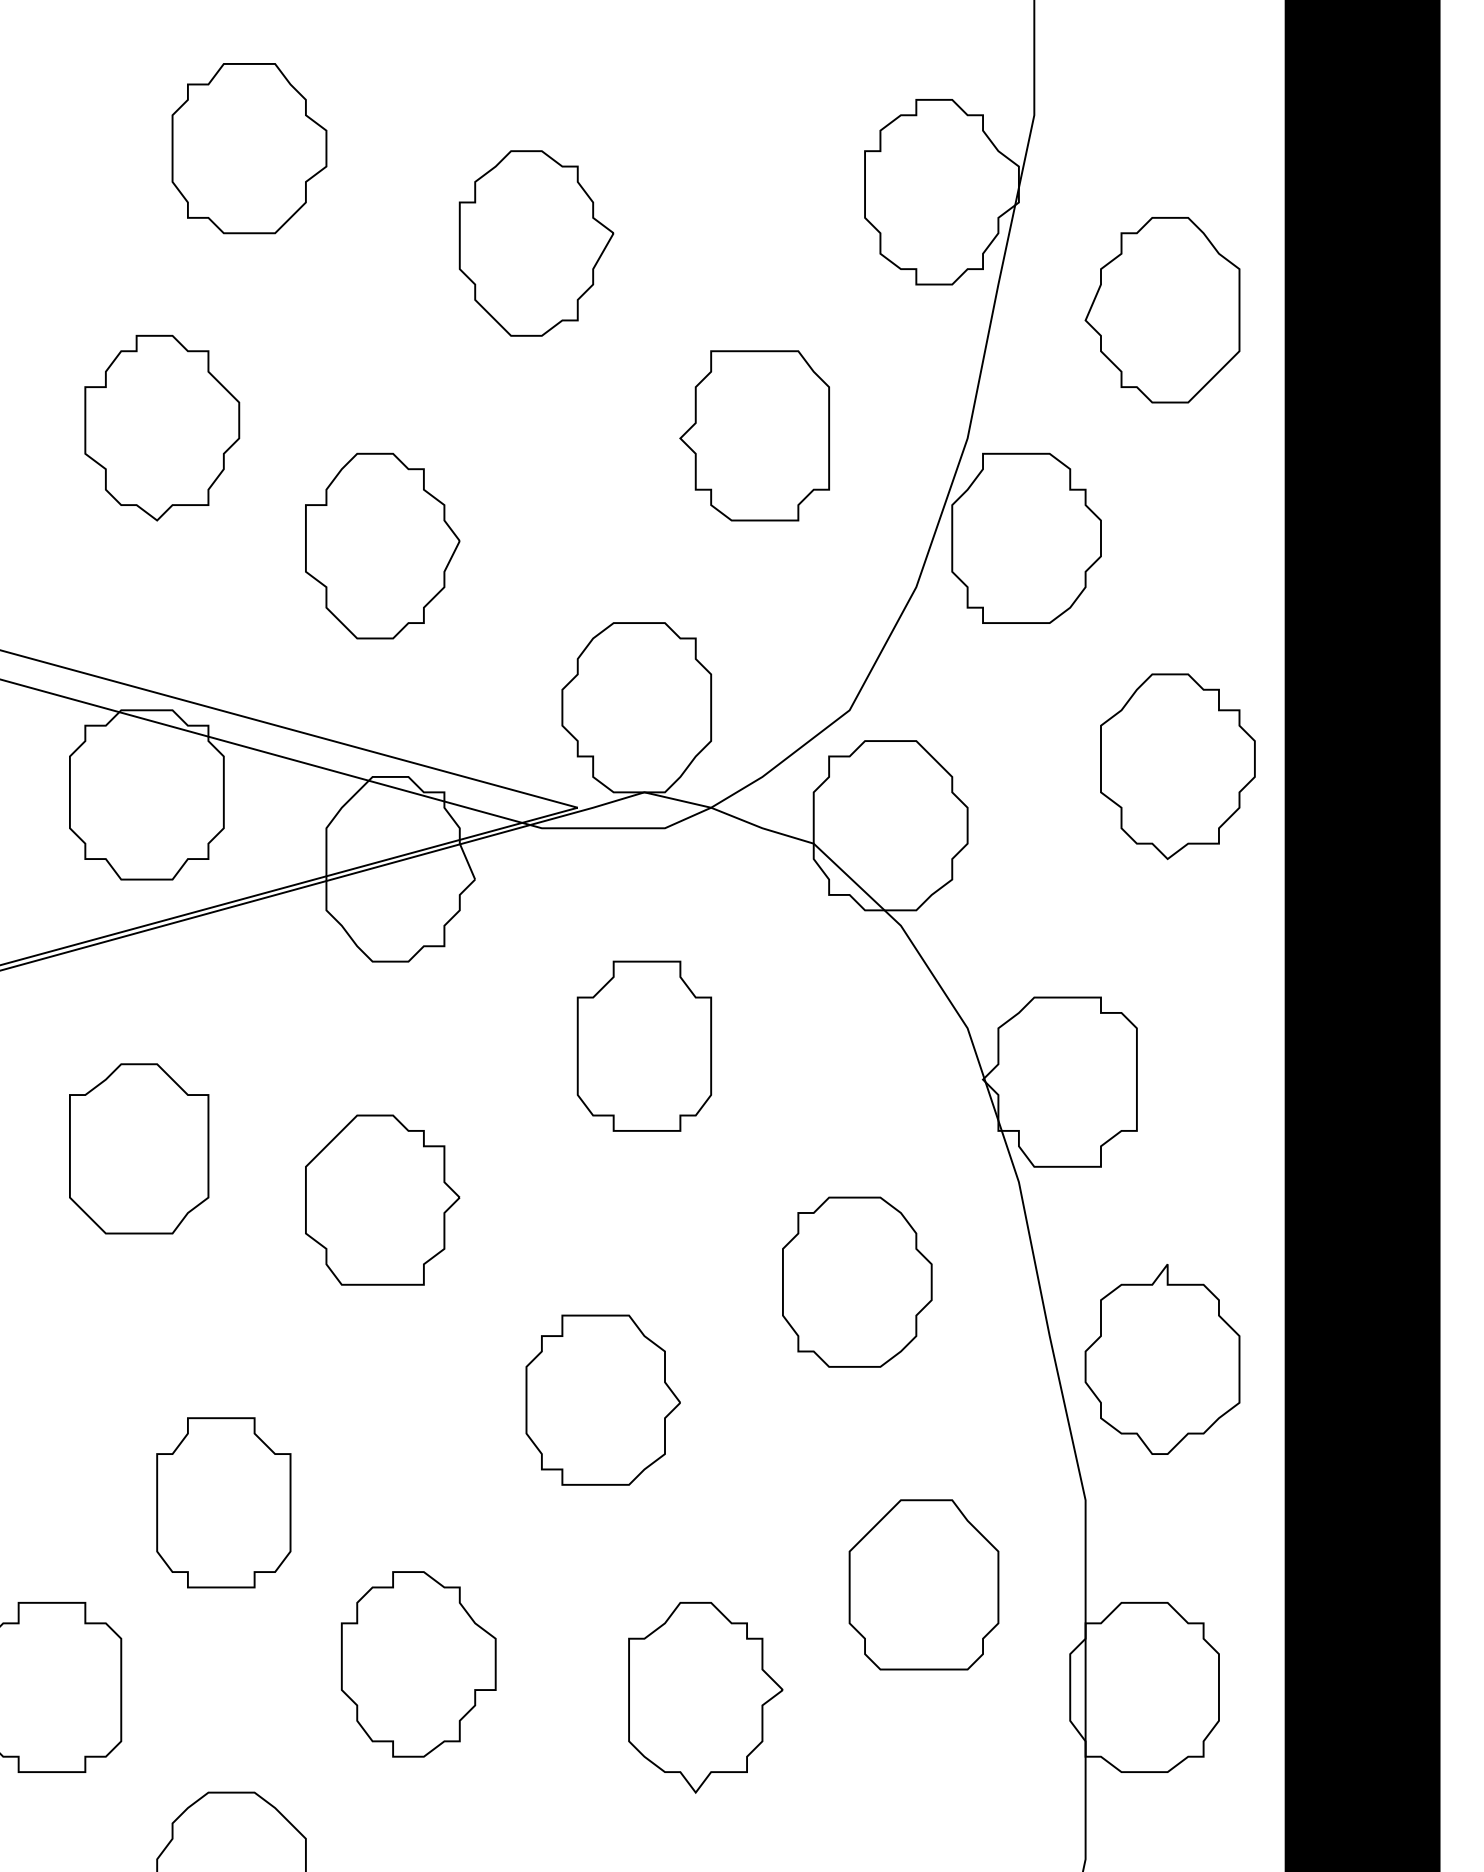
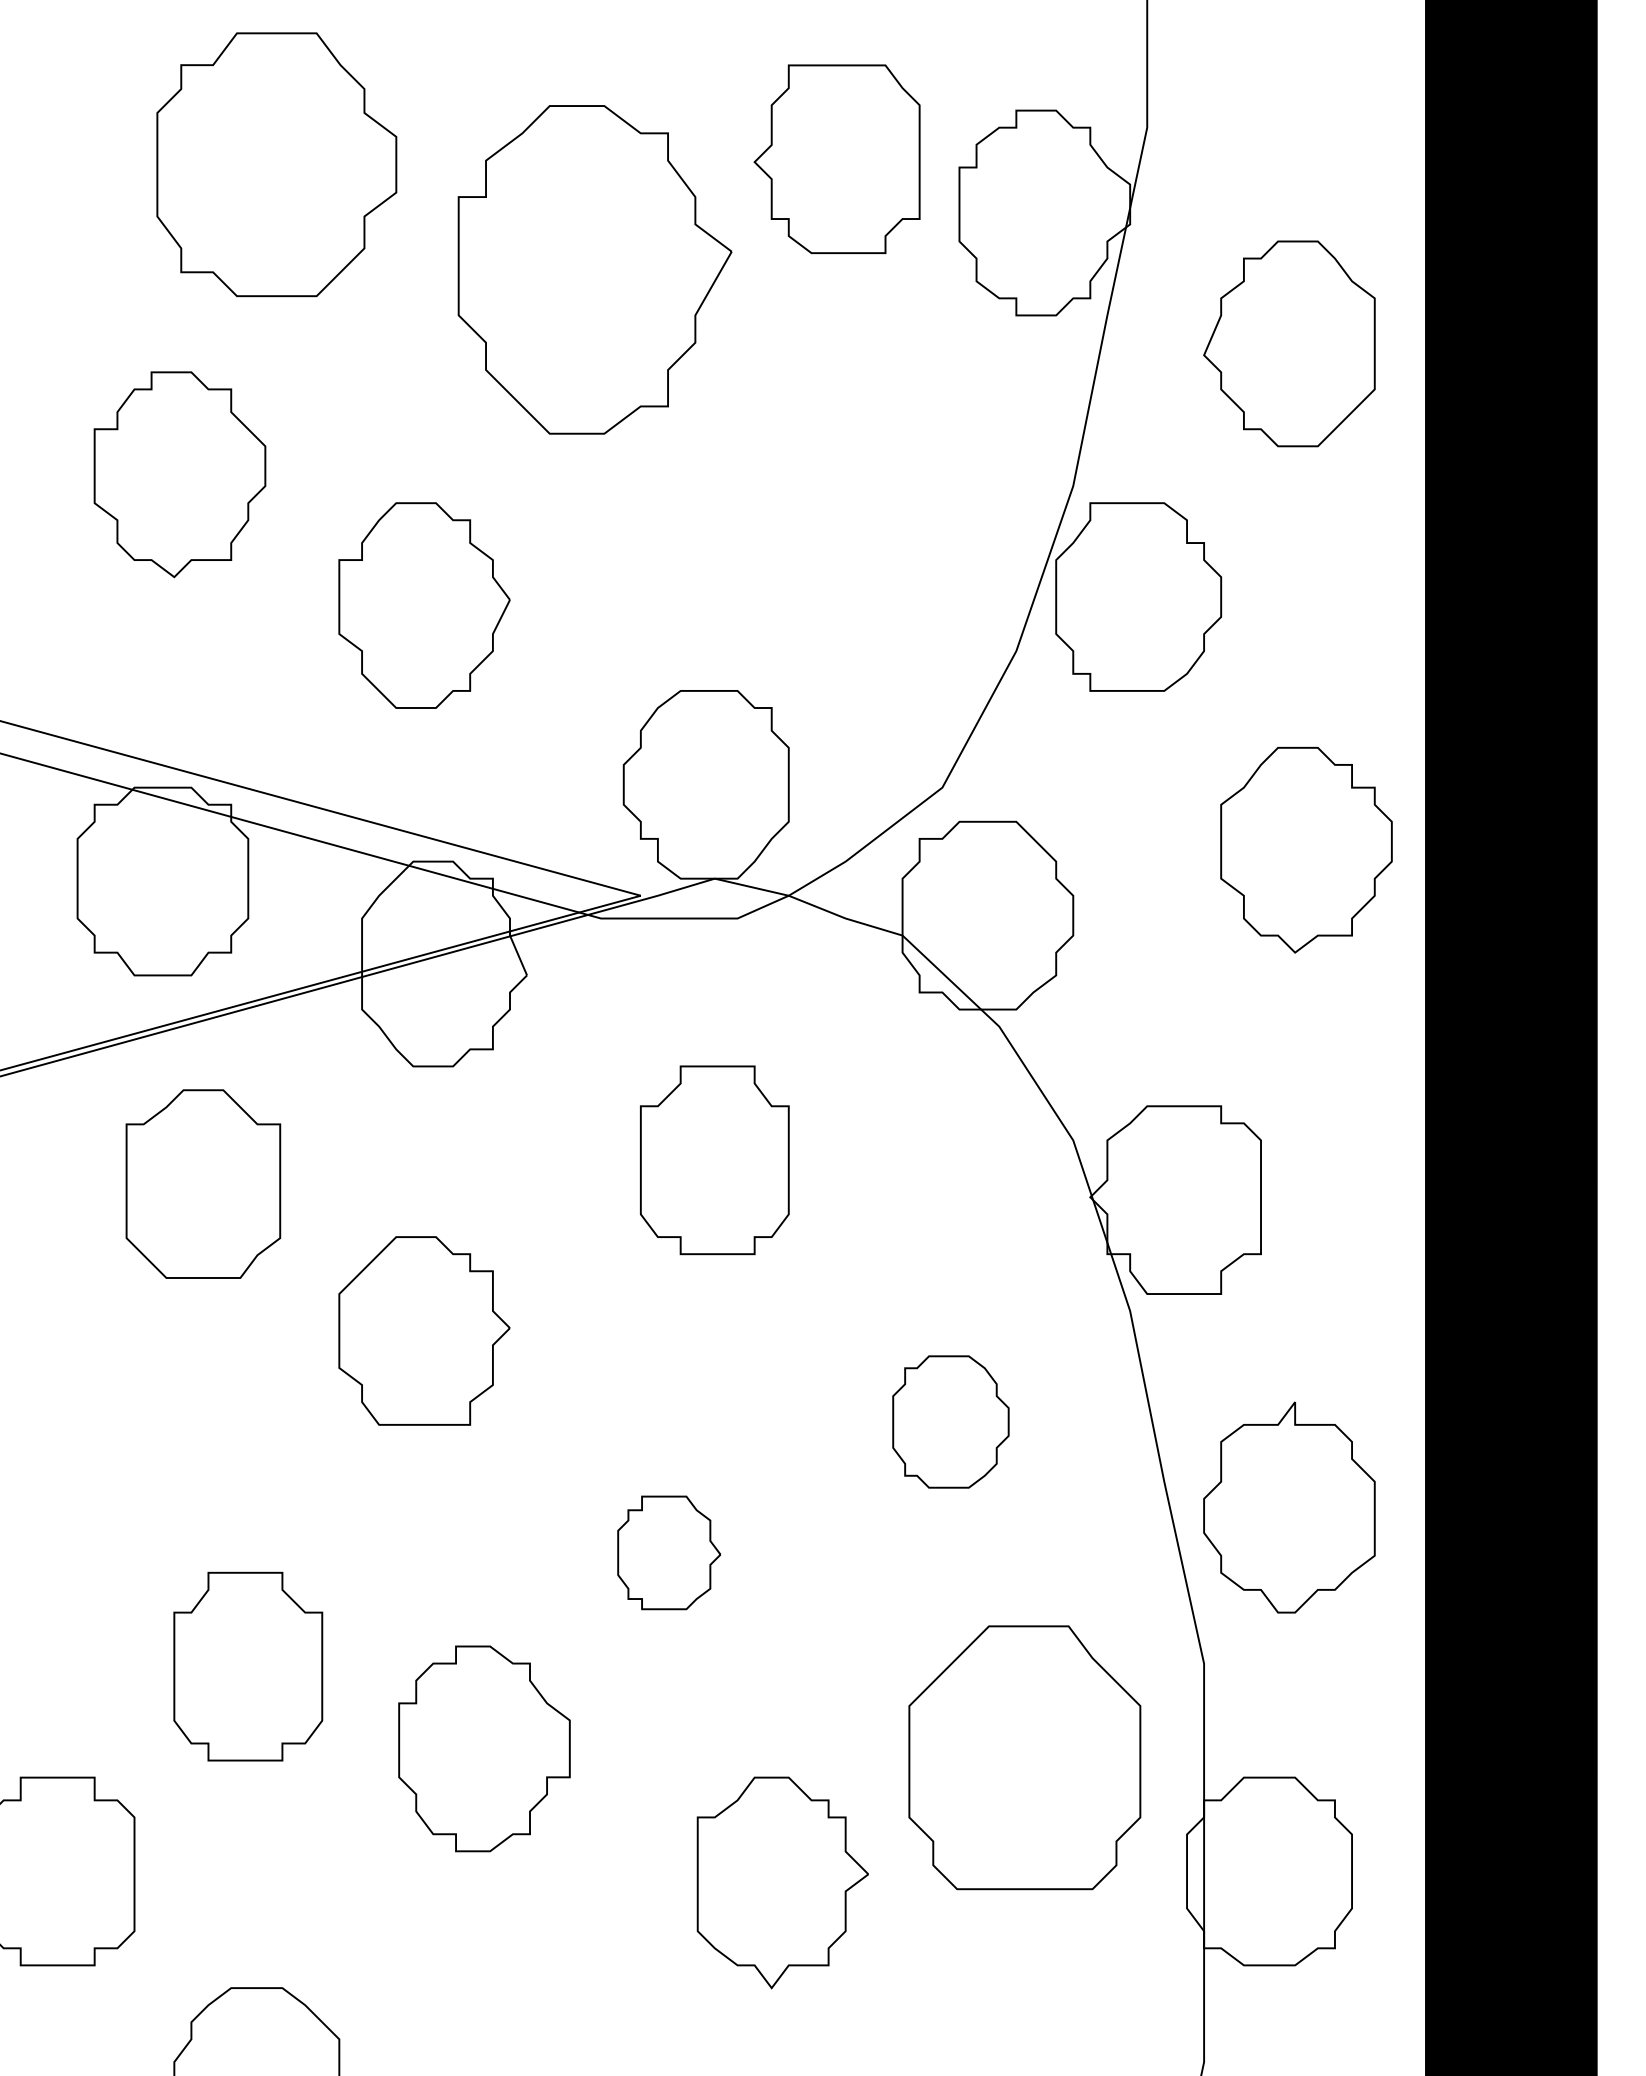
part: (249, 148) -> (276, 164), size x1.4
part: (536, 243) -> (595, 269), size x1.6
part: (754, 435) -> (836, 158), moved
part: (139, 1148) -> (203, 1183), moved
part: (856, 1281) -> (950, 1421), size x0.7
part: (603, 1399) -> (669, 1552), size x0.6
part: (923, 1584) -> (1024, 1757), size x1.4
part: (418, 1664) -> (484, 1748), moved

